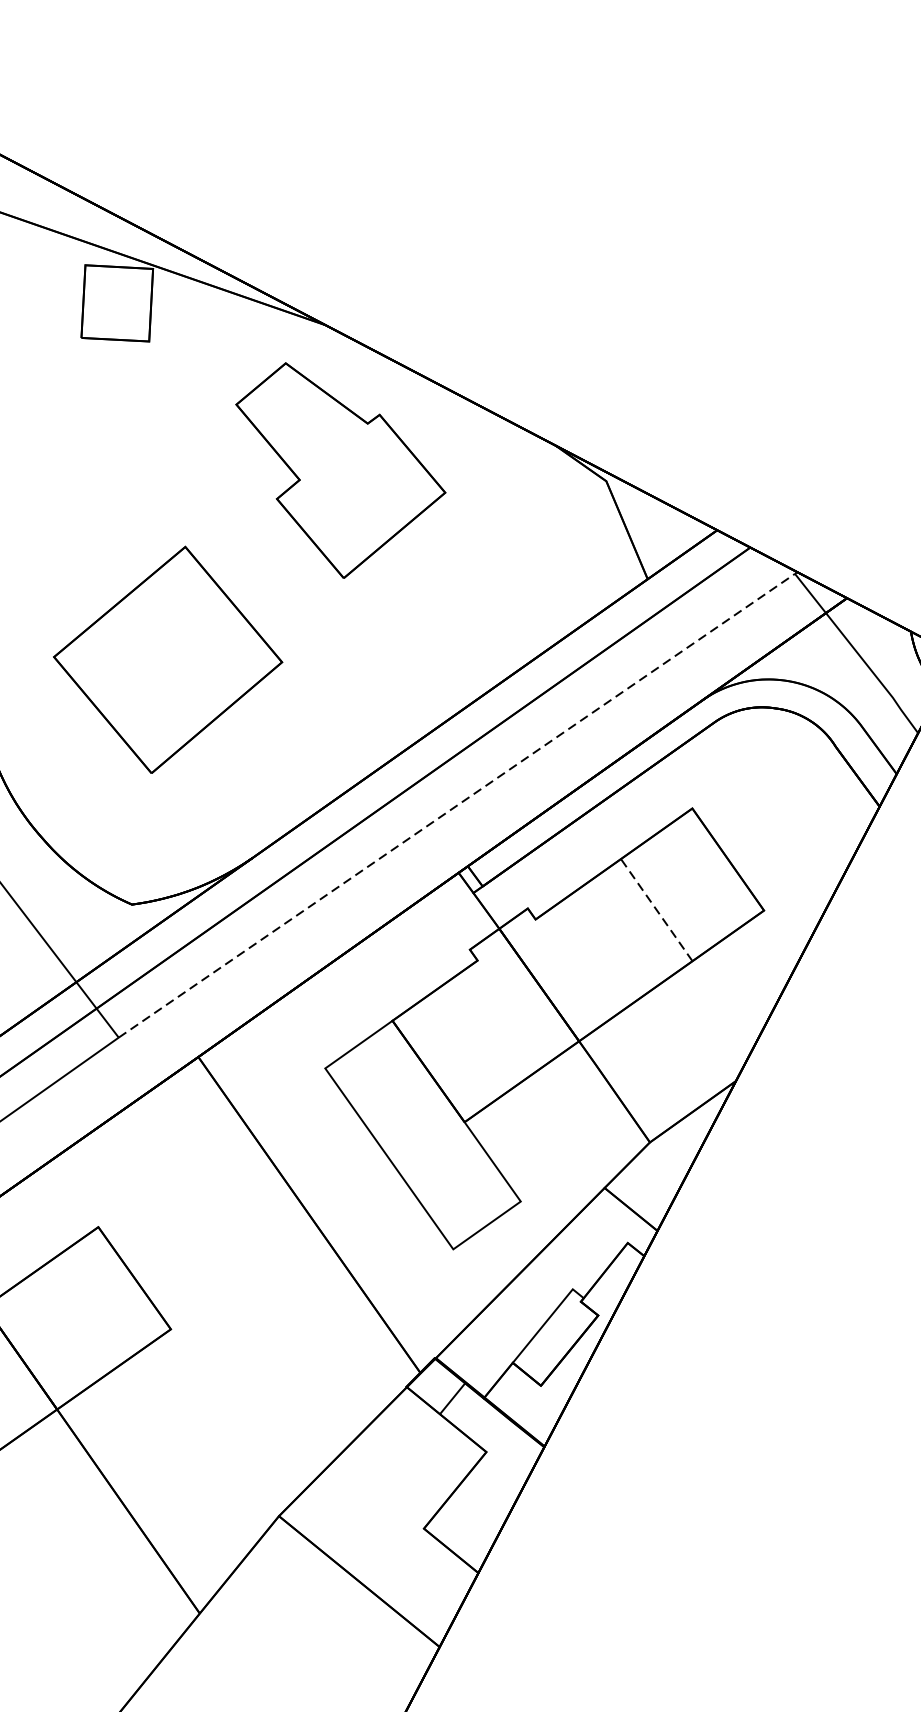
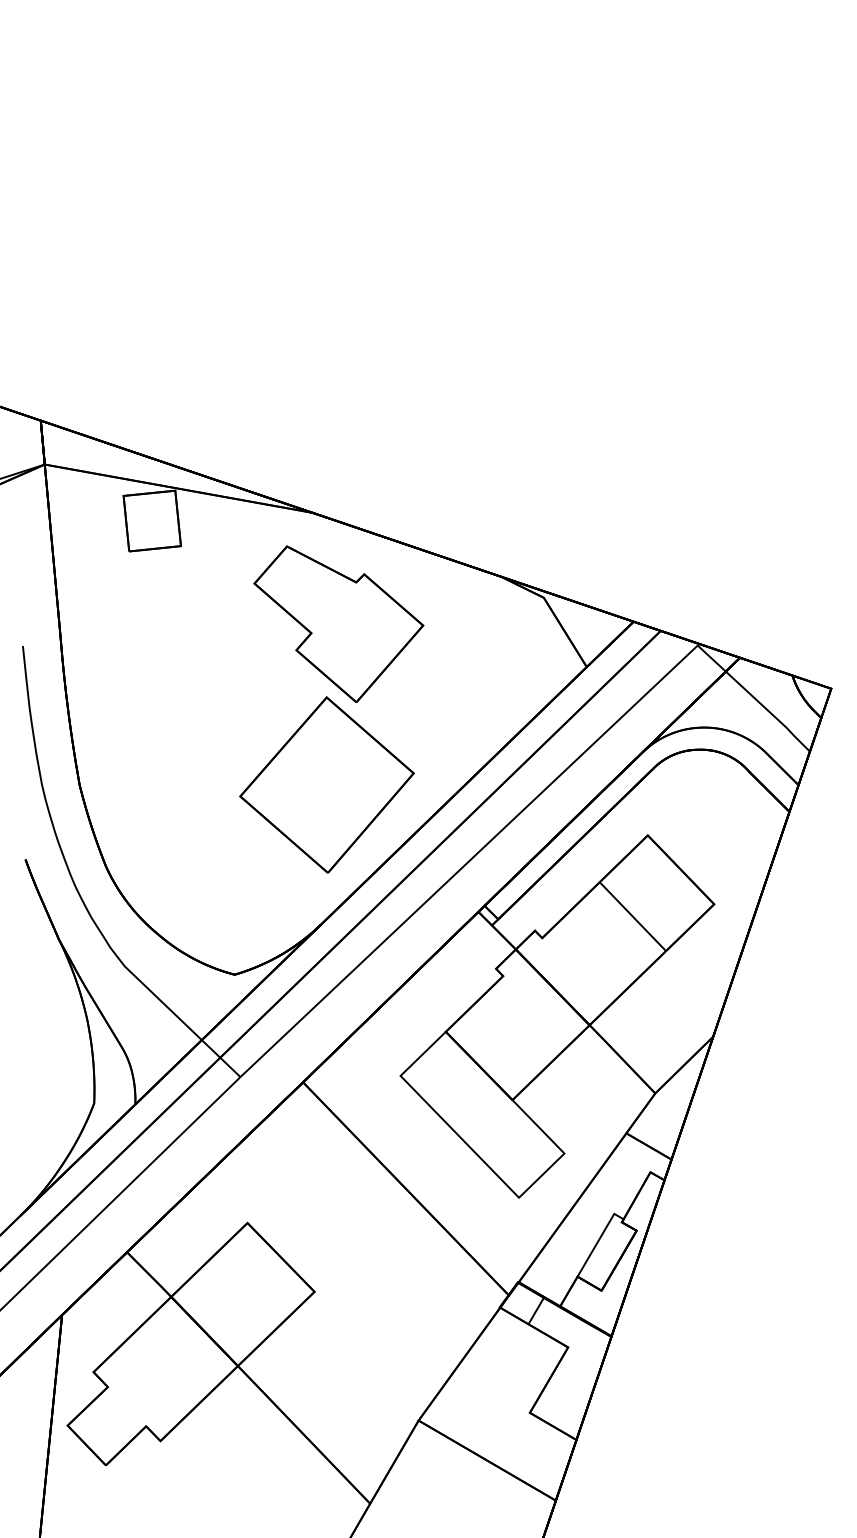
part: (167, 659) -> (326, 784), moved
line: (457, 804) -> (469, 860), dashed -> solid
line: (656, 909) -> (632, 916), dashed -> solid

